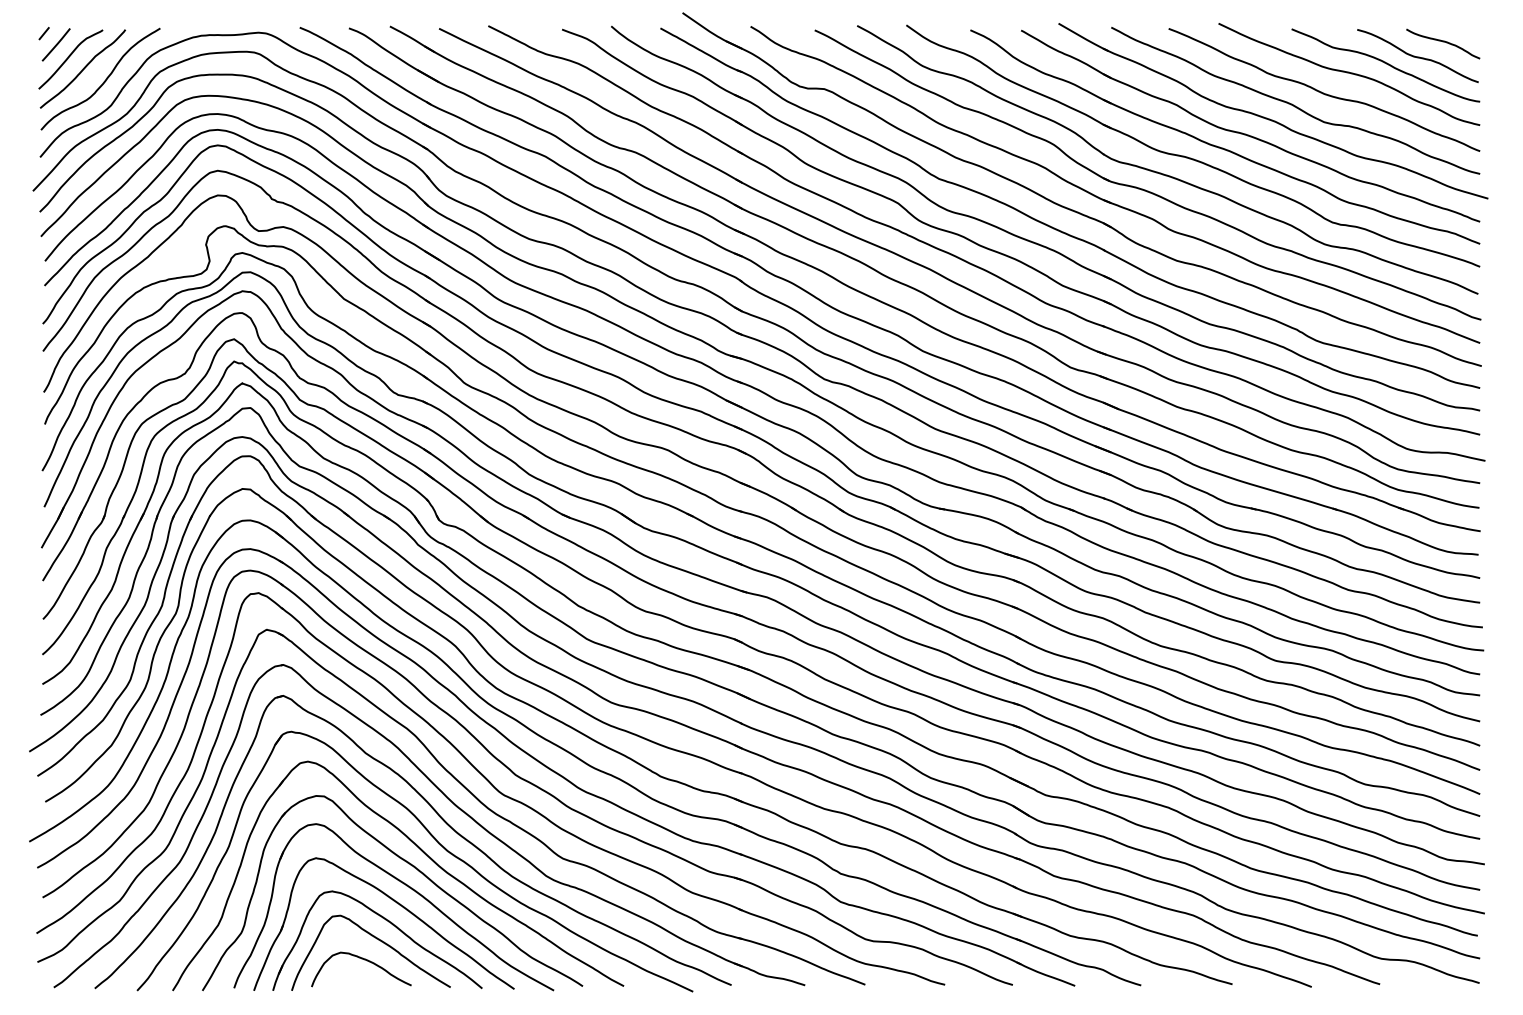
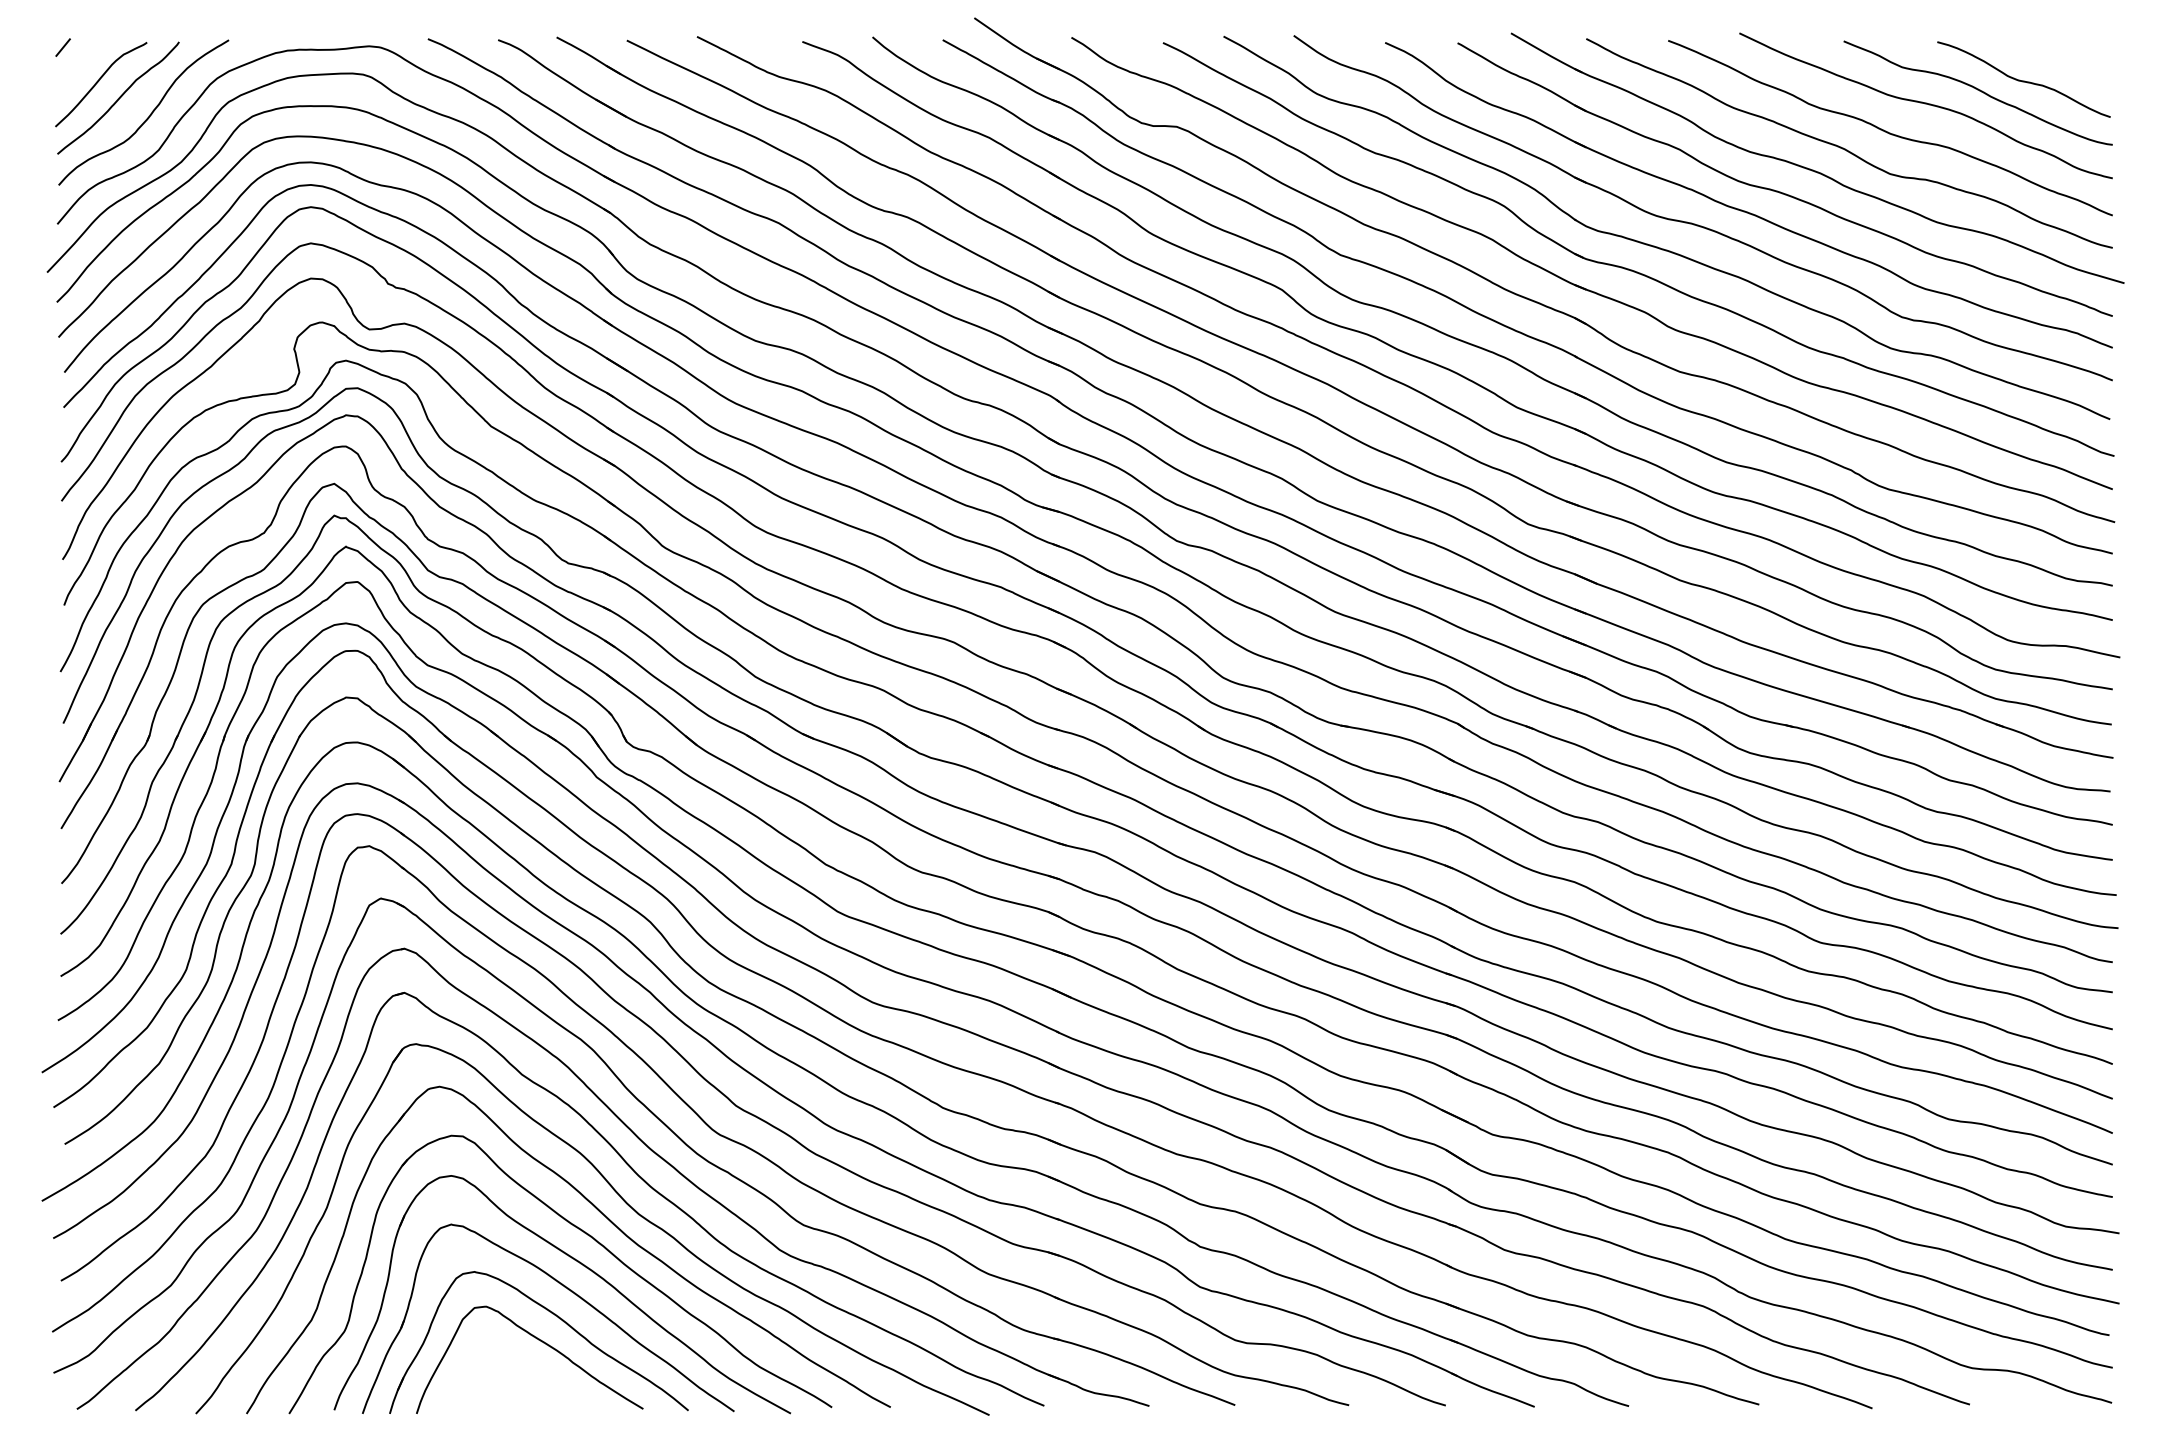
curve: (1442, 41) -> (2059, 59), removed
line: (56, 44) -> (80, 63), removed
curve: (363, 959) -> (518, 1369), removed

